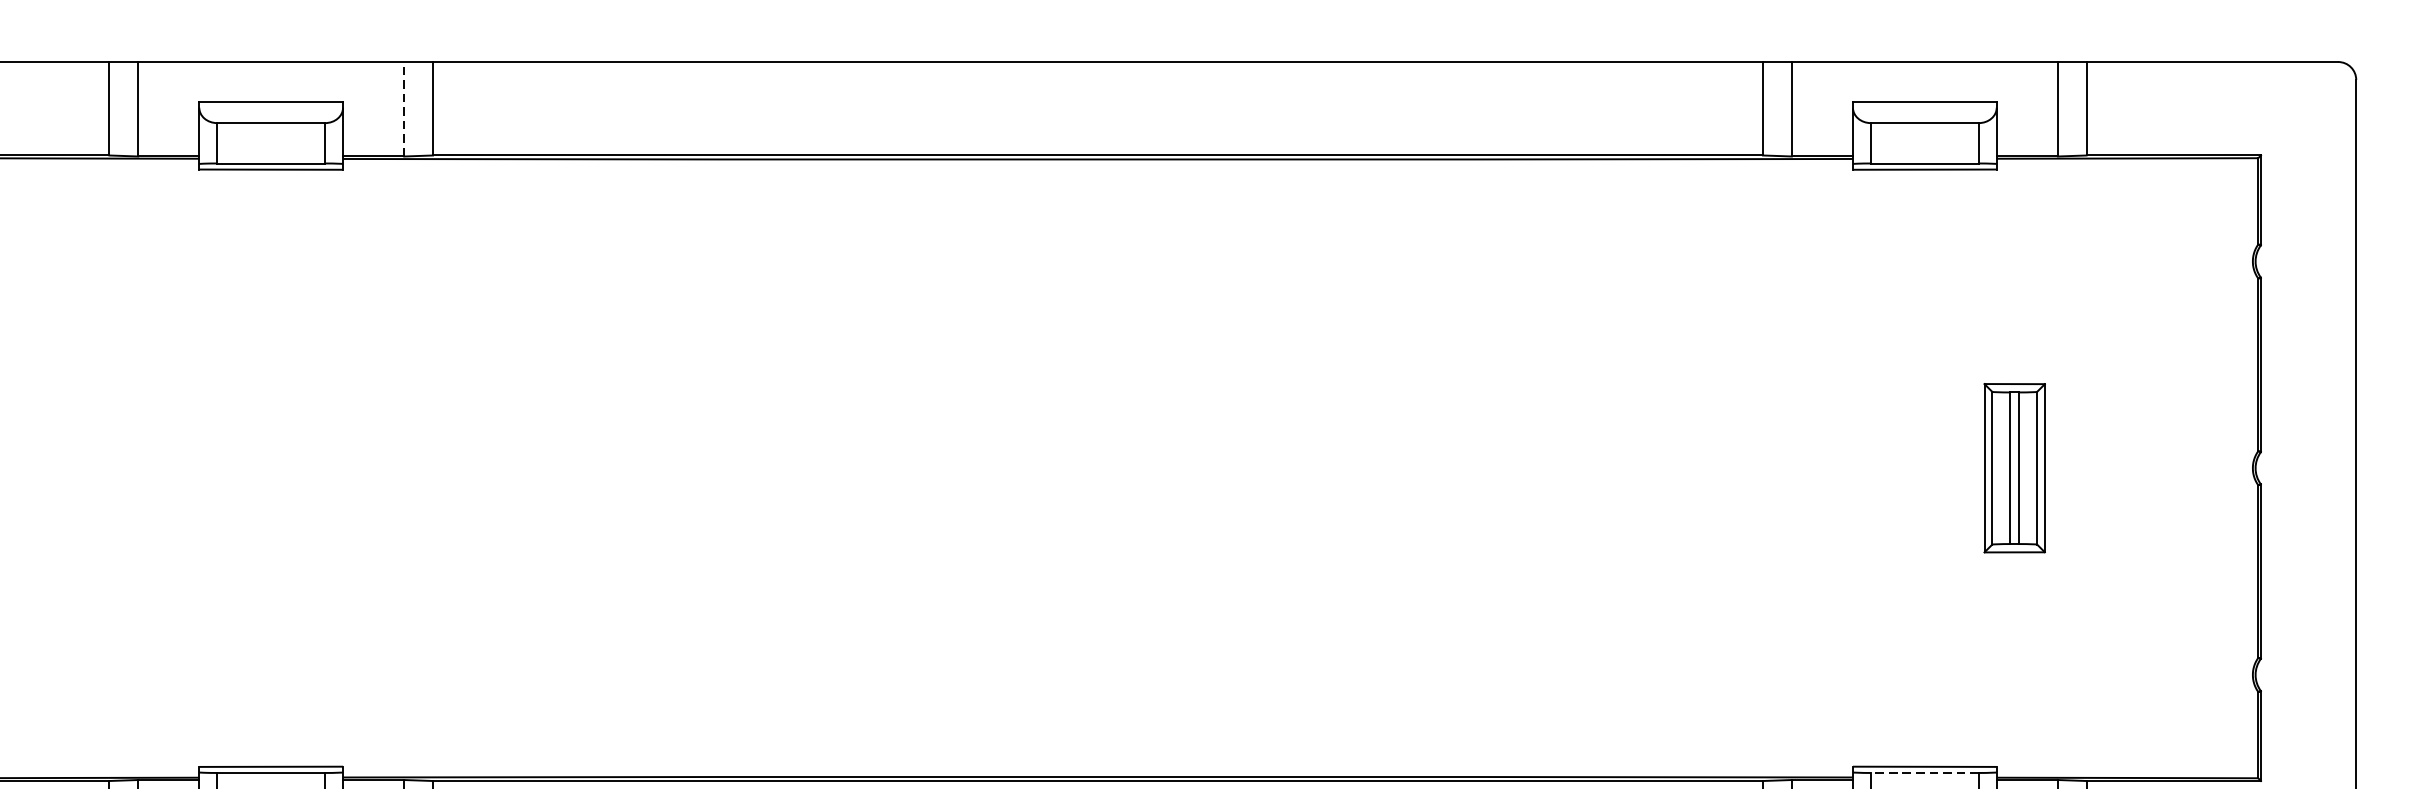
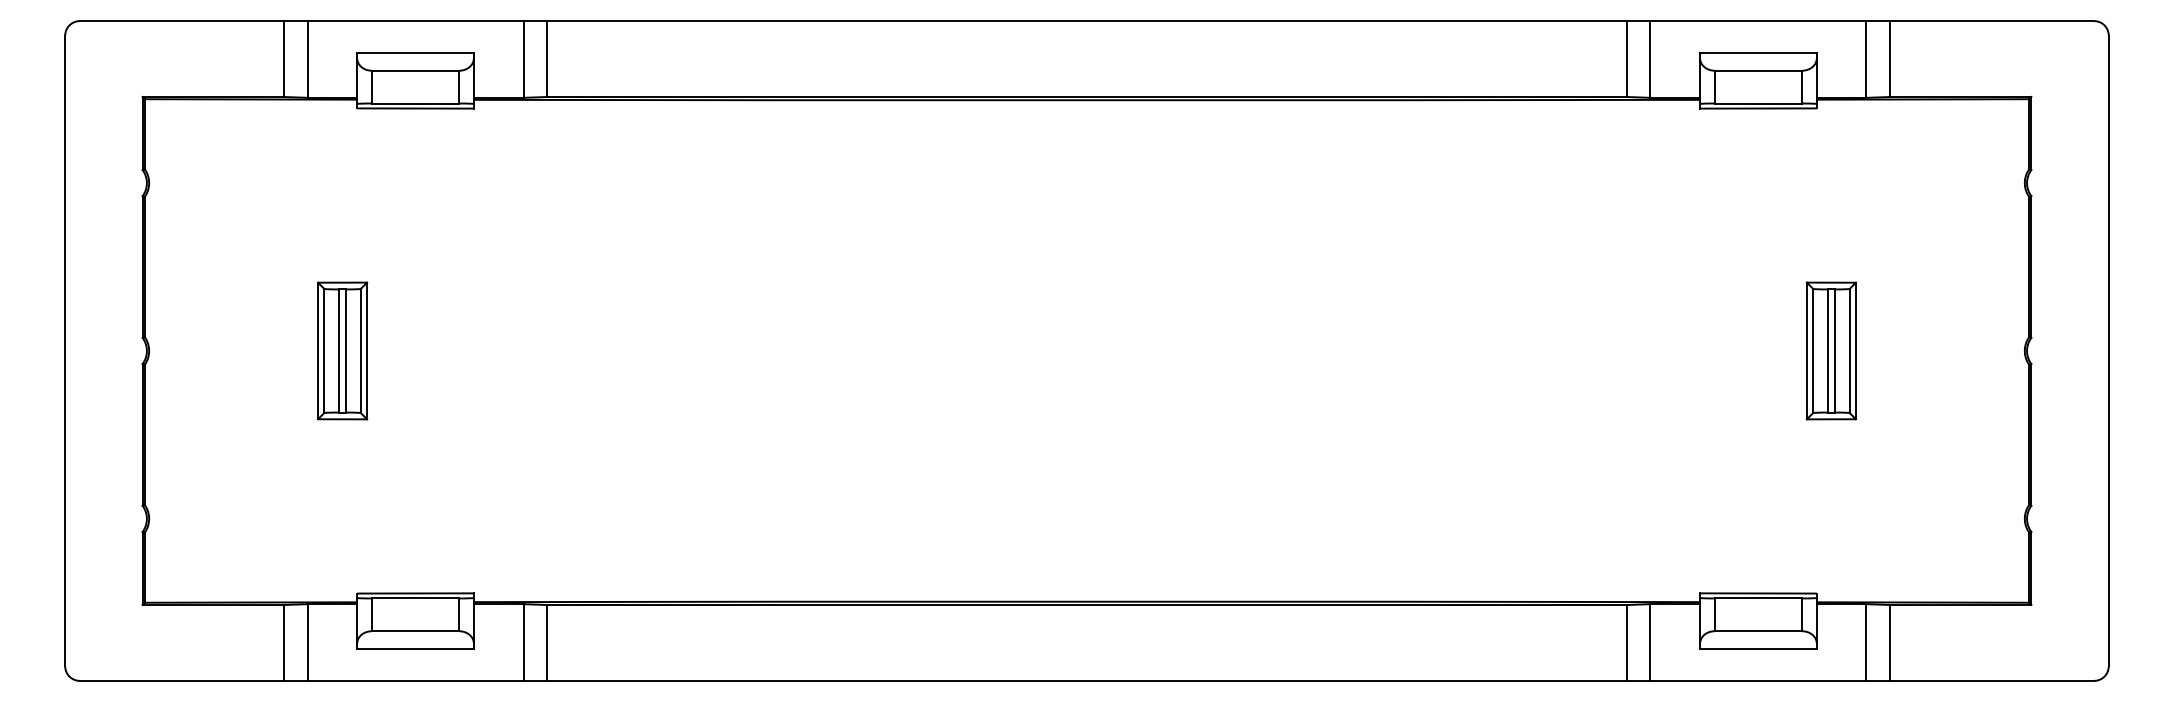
line: (404, 108) -> (523, 58), dashed -> solid
part: (181, 467) -> (342, 350), added
line: (1924, 773) -> (1758, 598), dashed -> solid

